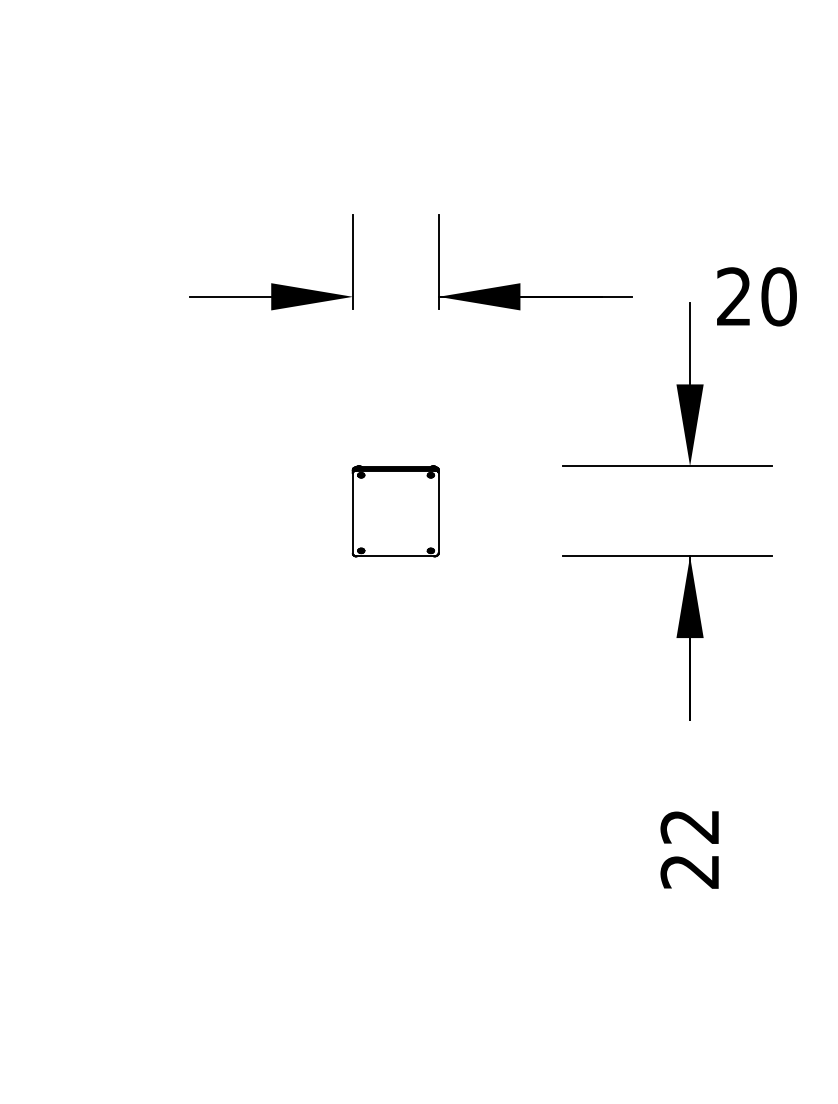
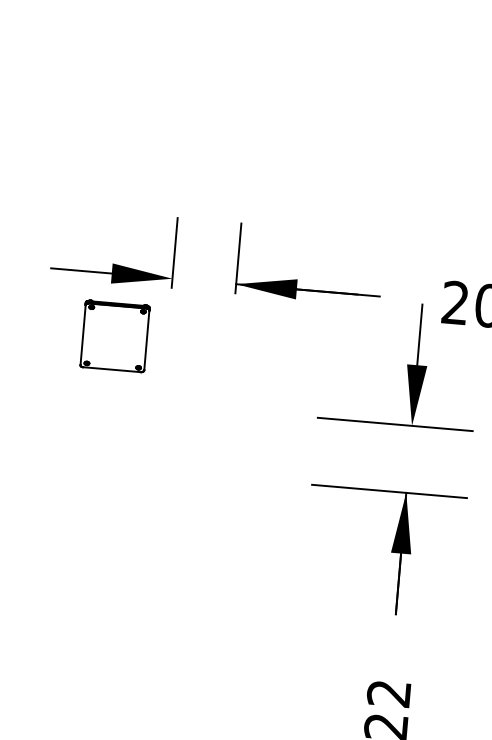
part: (395, 511) -> (114, 336), moved

